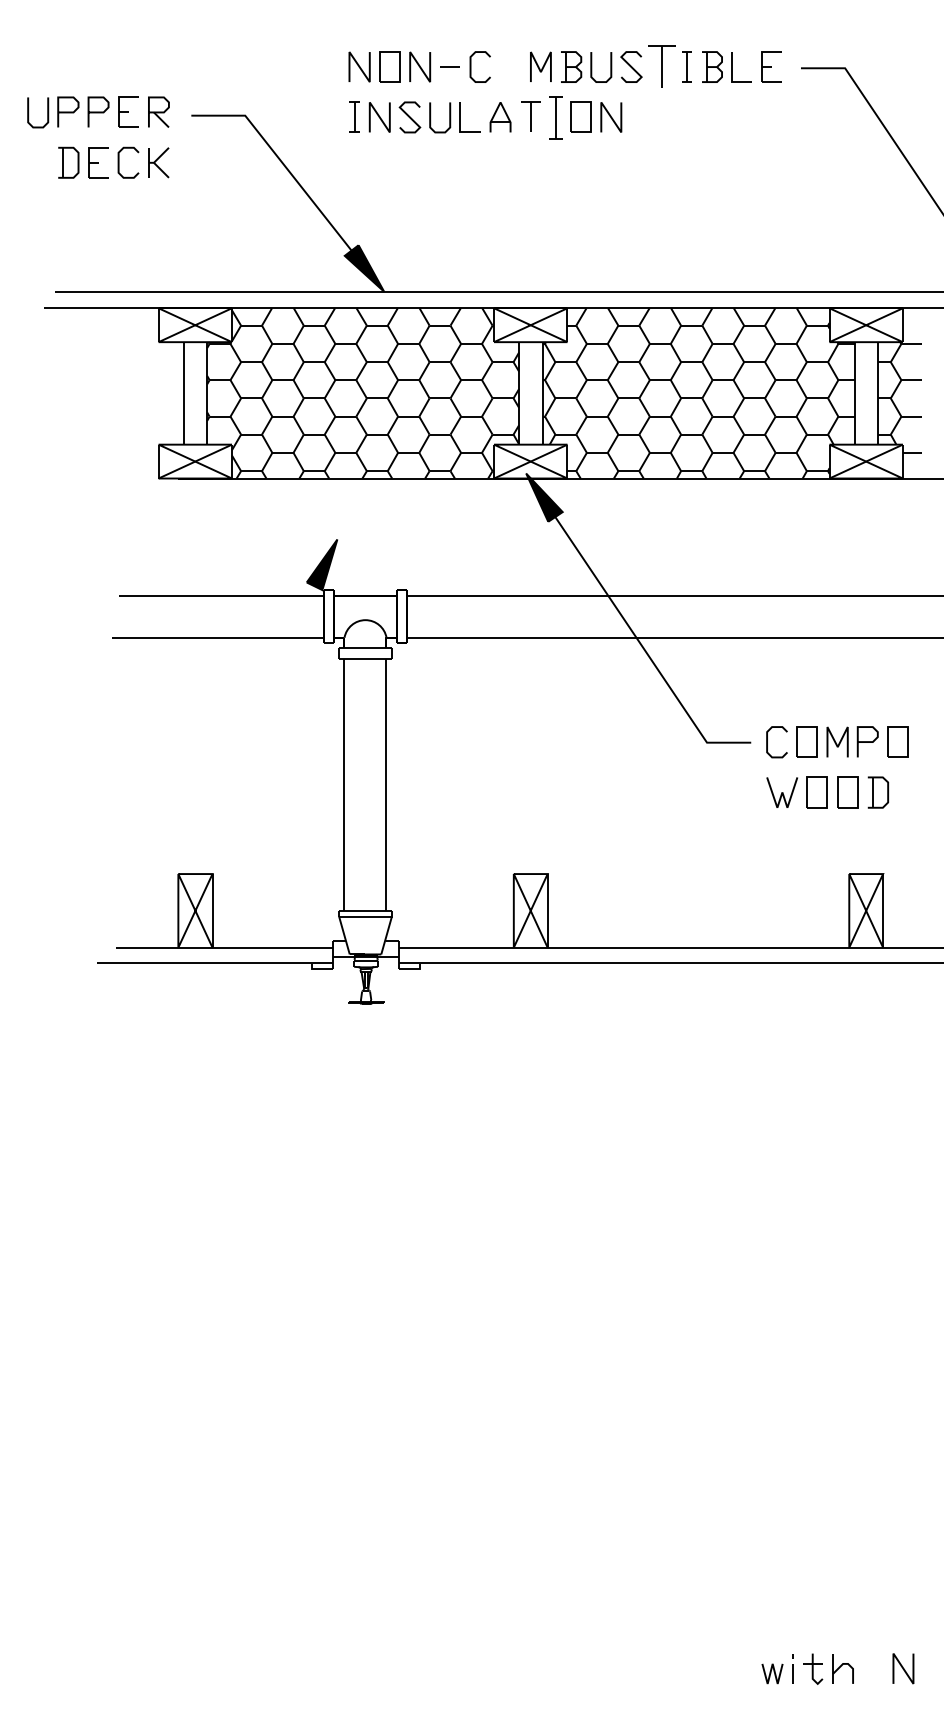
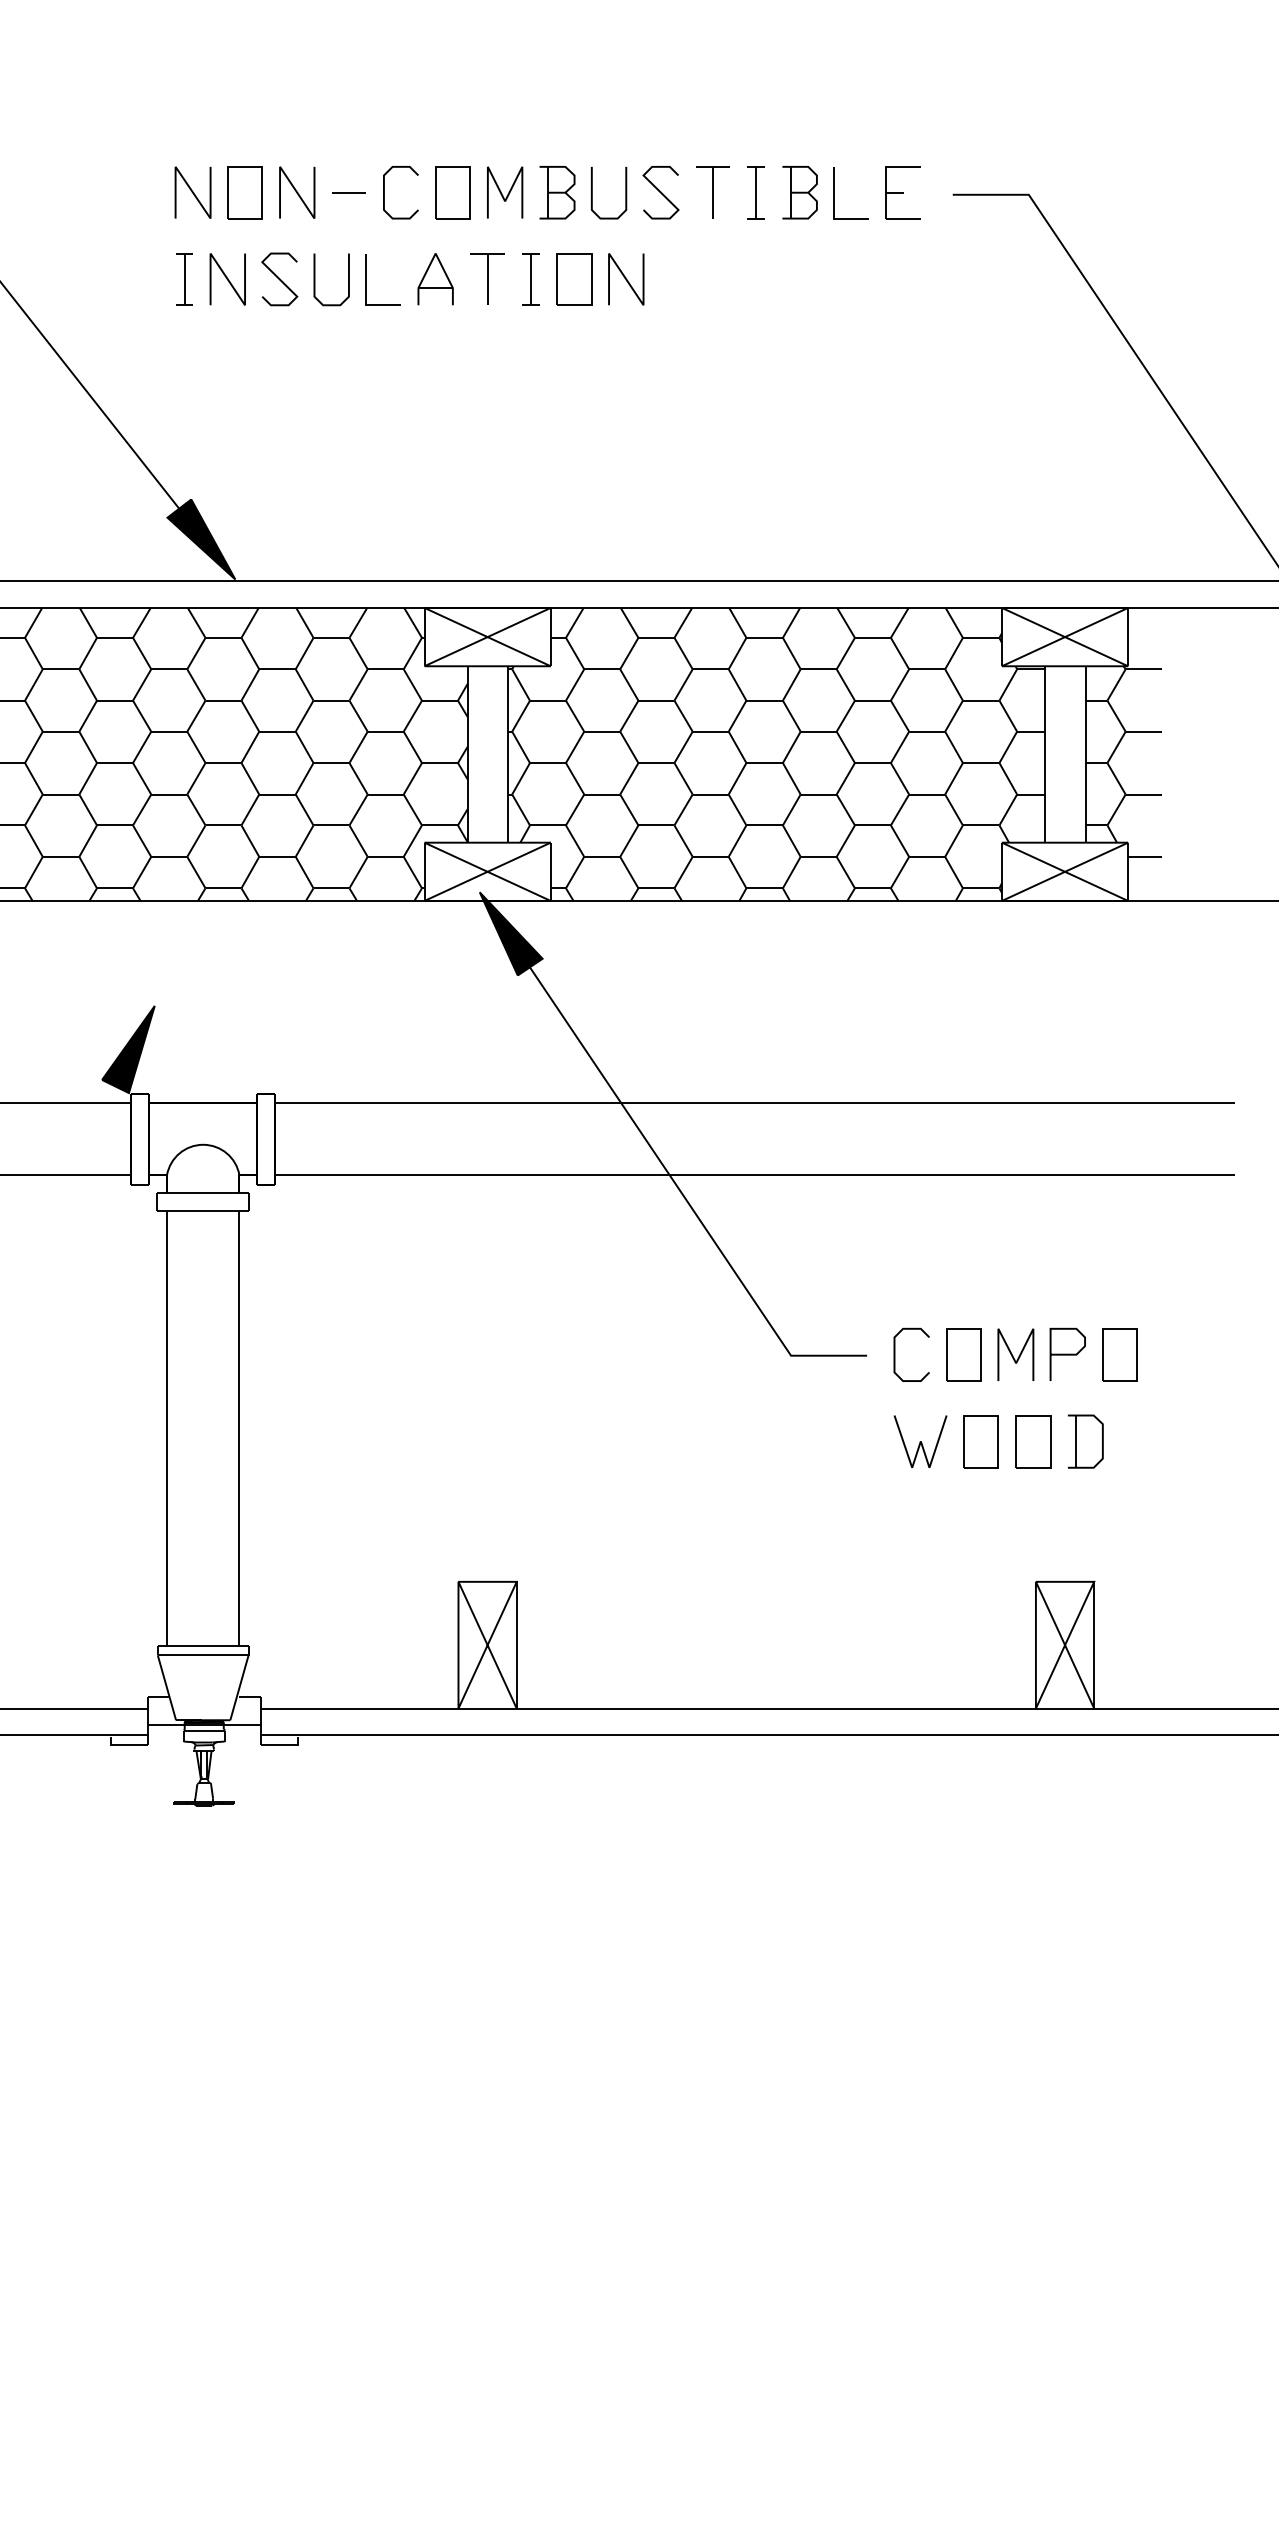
part: (510, 66) -> (452, 191), added
part: (661, 66) -> (712, 191), size x0.71
part: (555, 116) -> (530, 277), size x0.71

